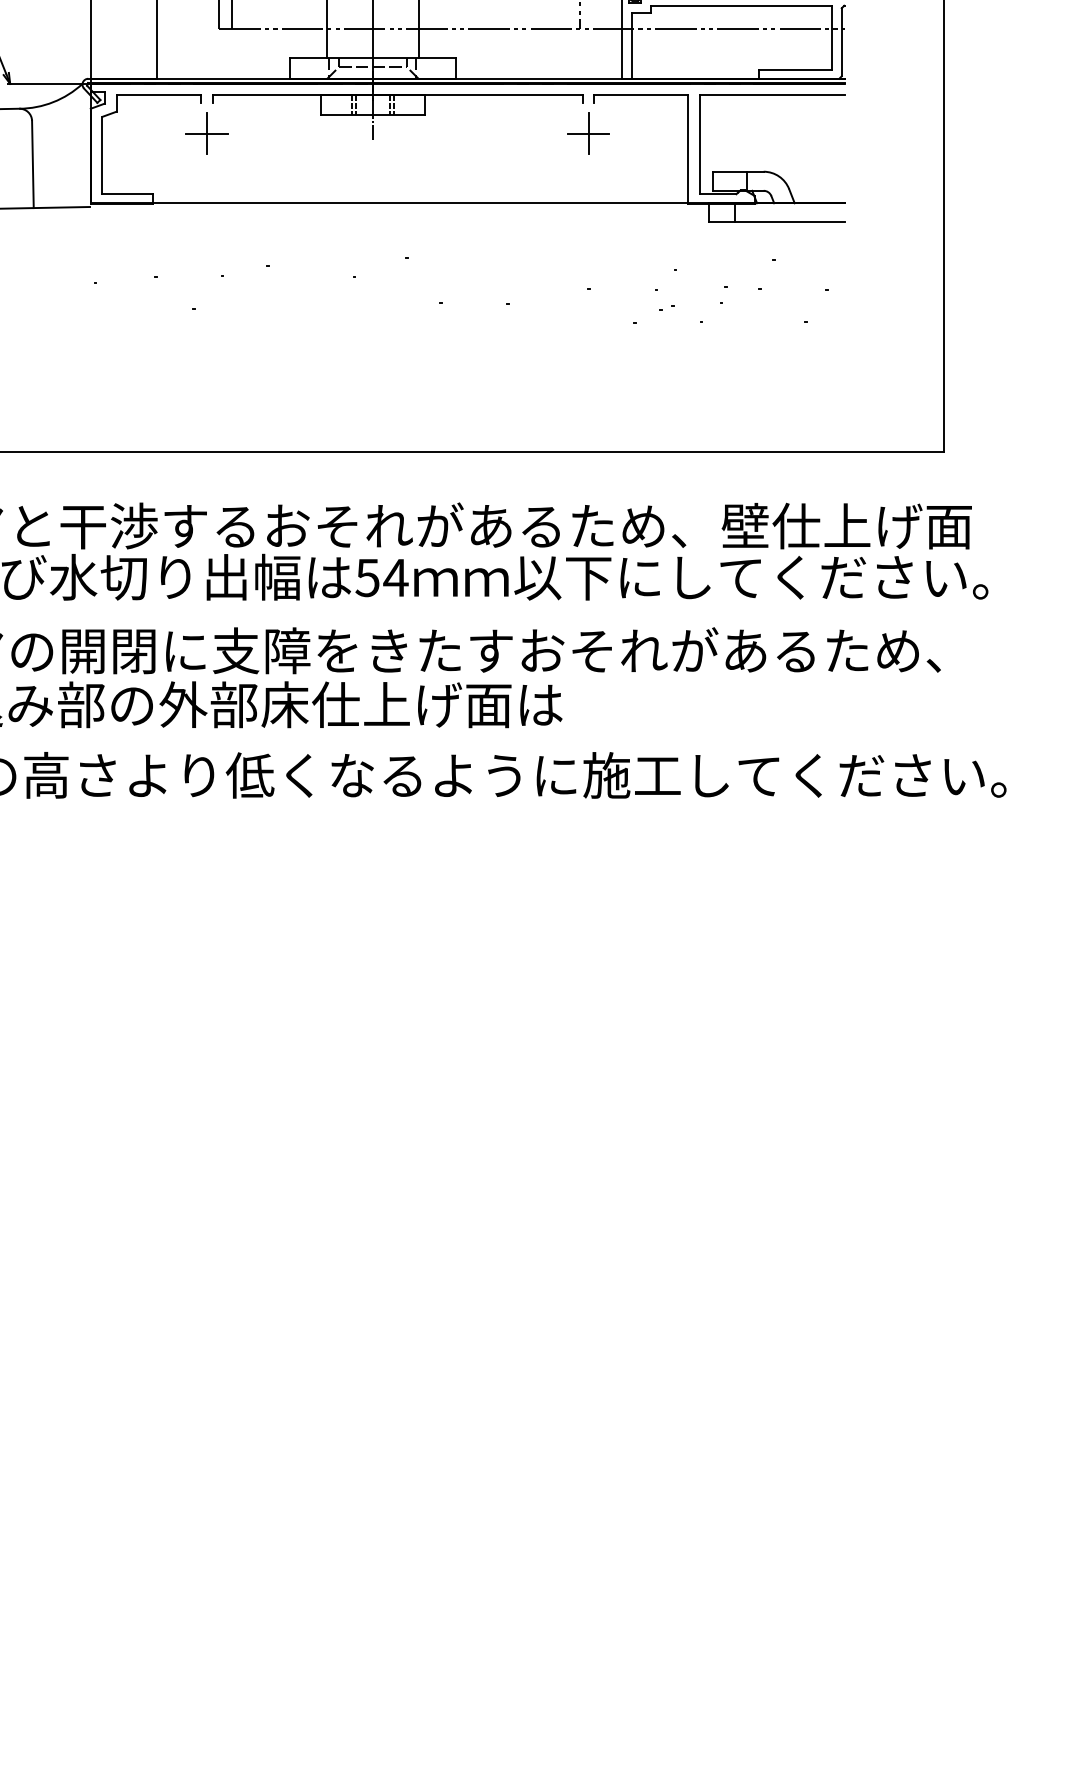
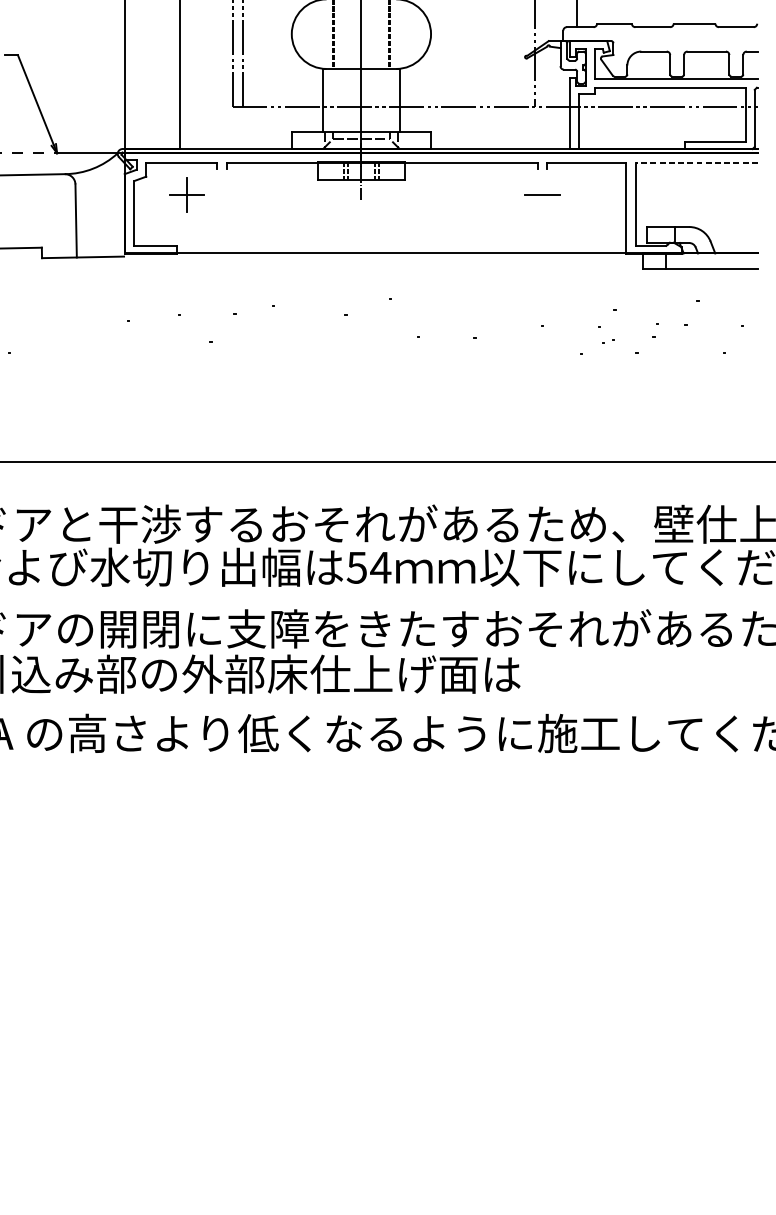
line: (772, 95) -> (696, 163), solid -> dashed
part: (206, 133) -> (186, 194), moved
line: (588, 133) -> (542, 194), removed

